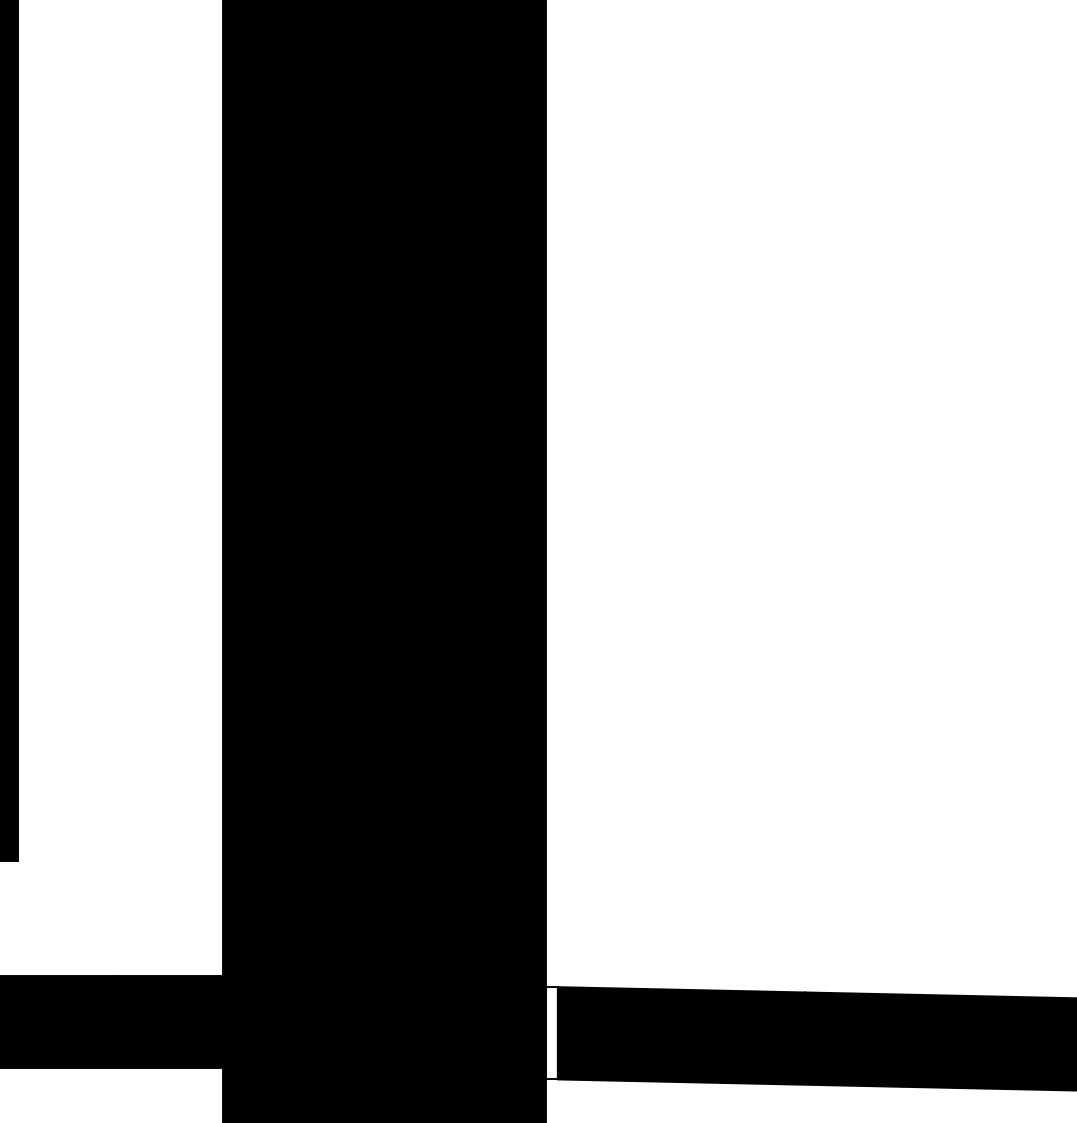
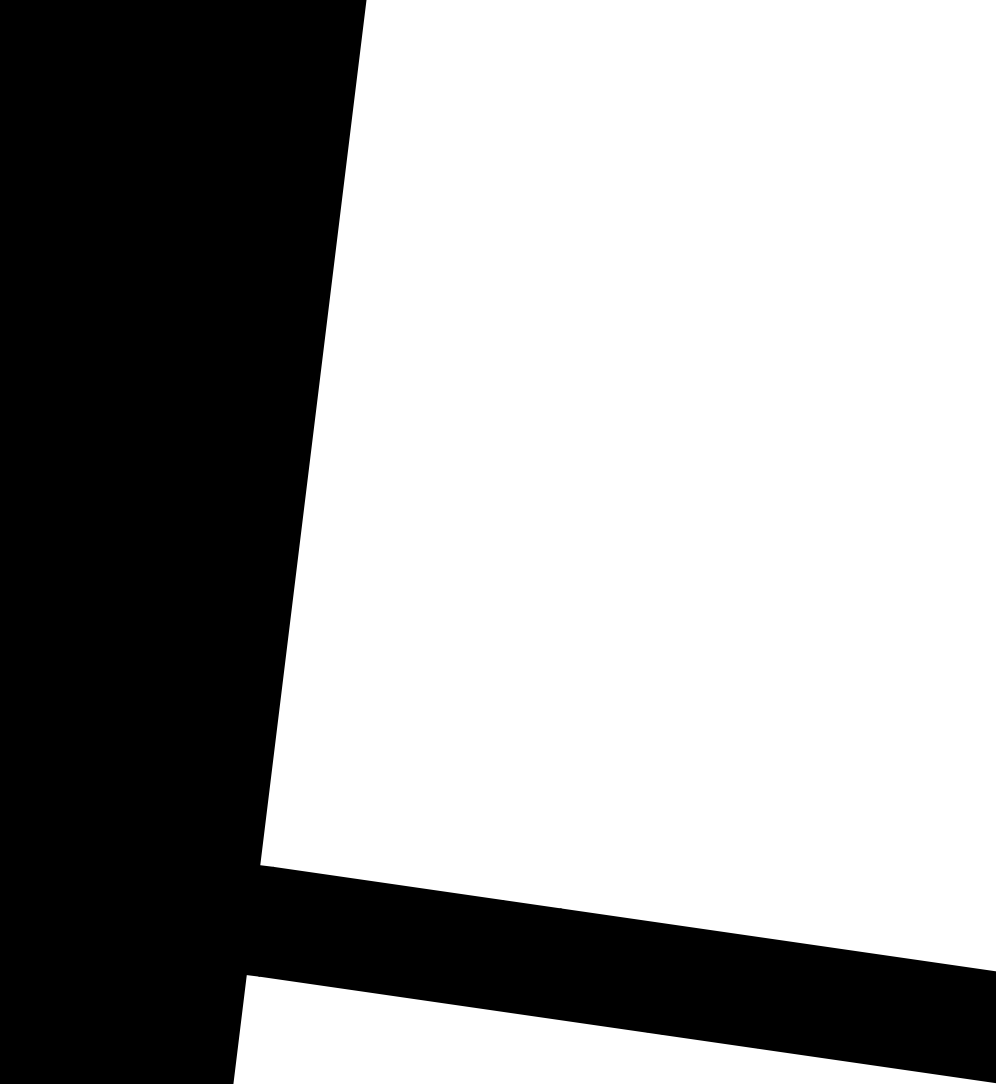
fill: (551, 1033) -> (258, 921), added

